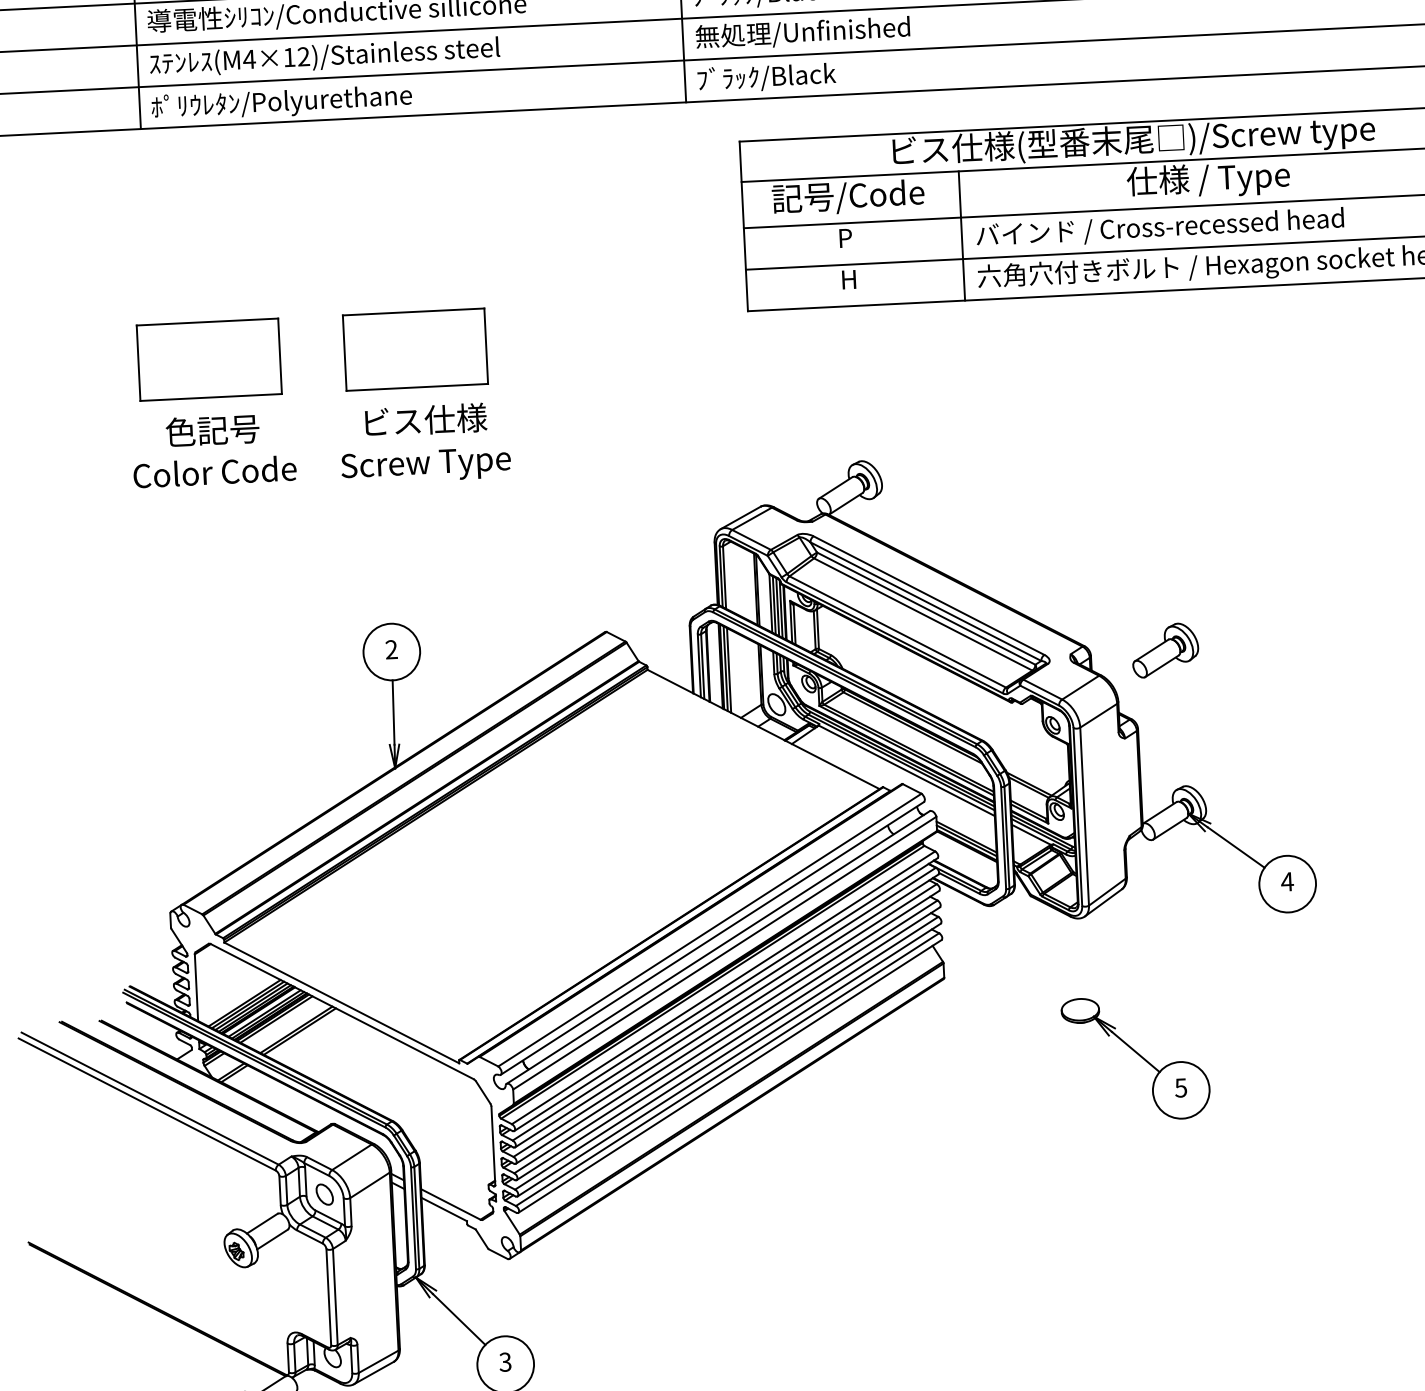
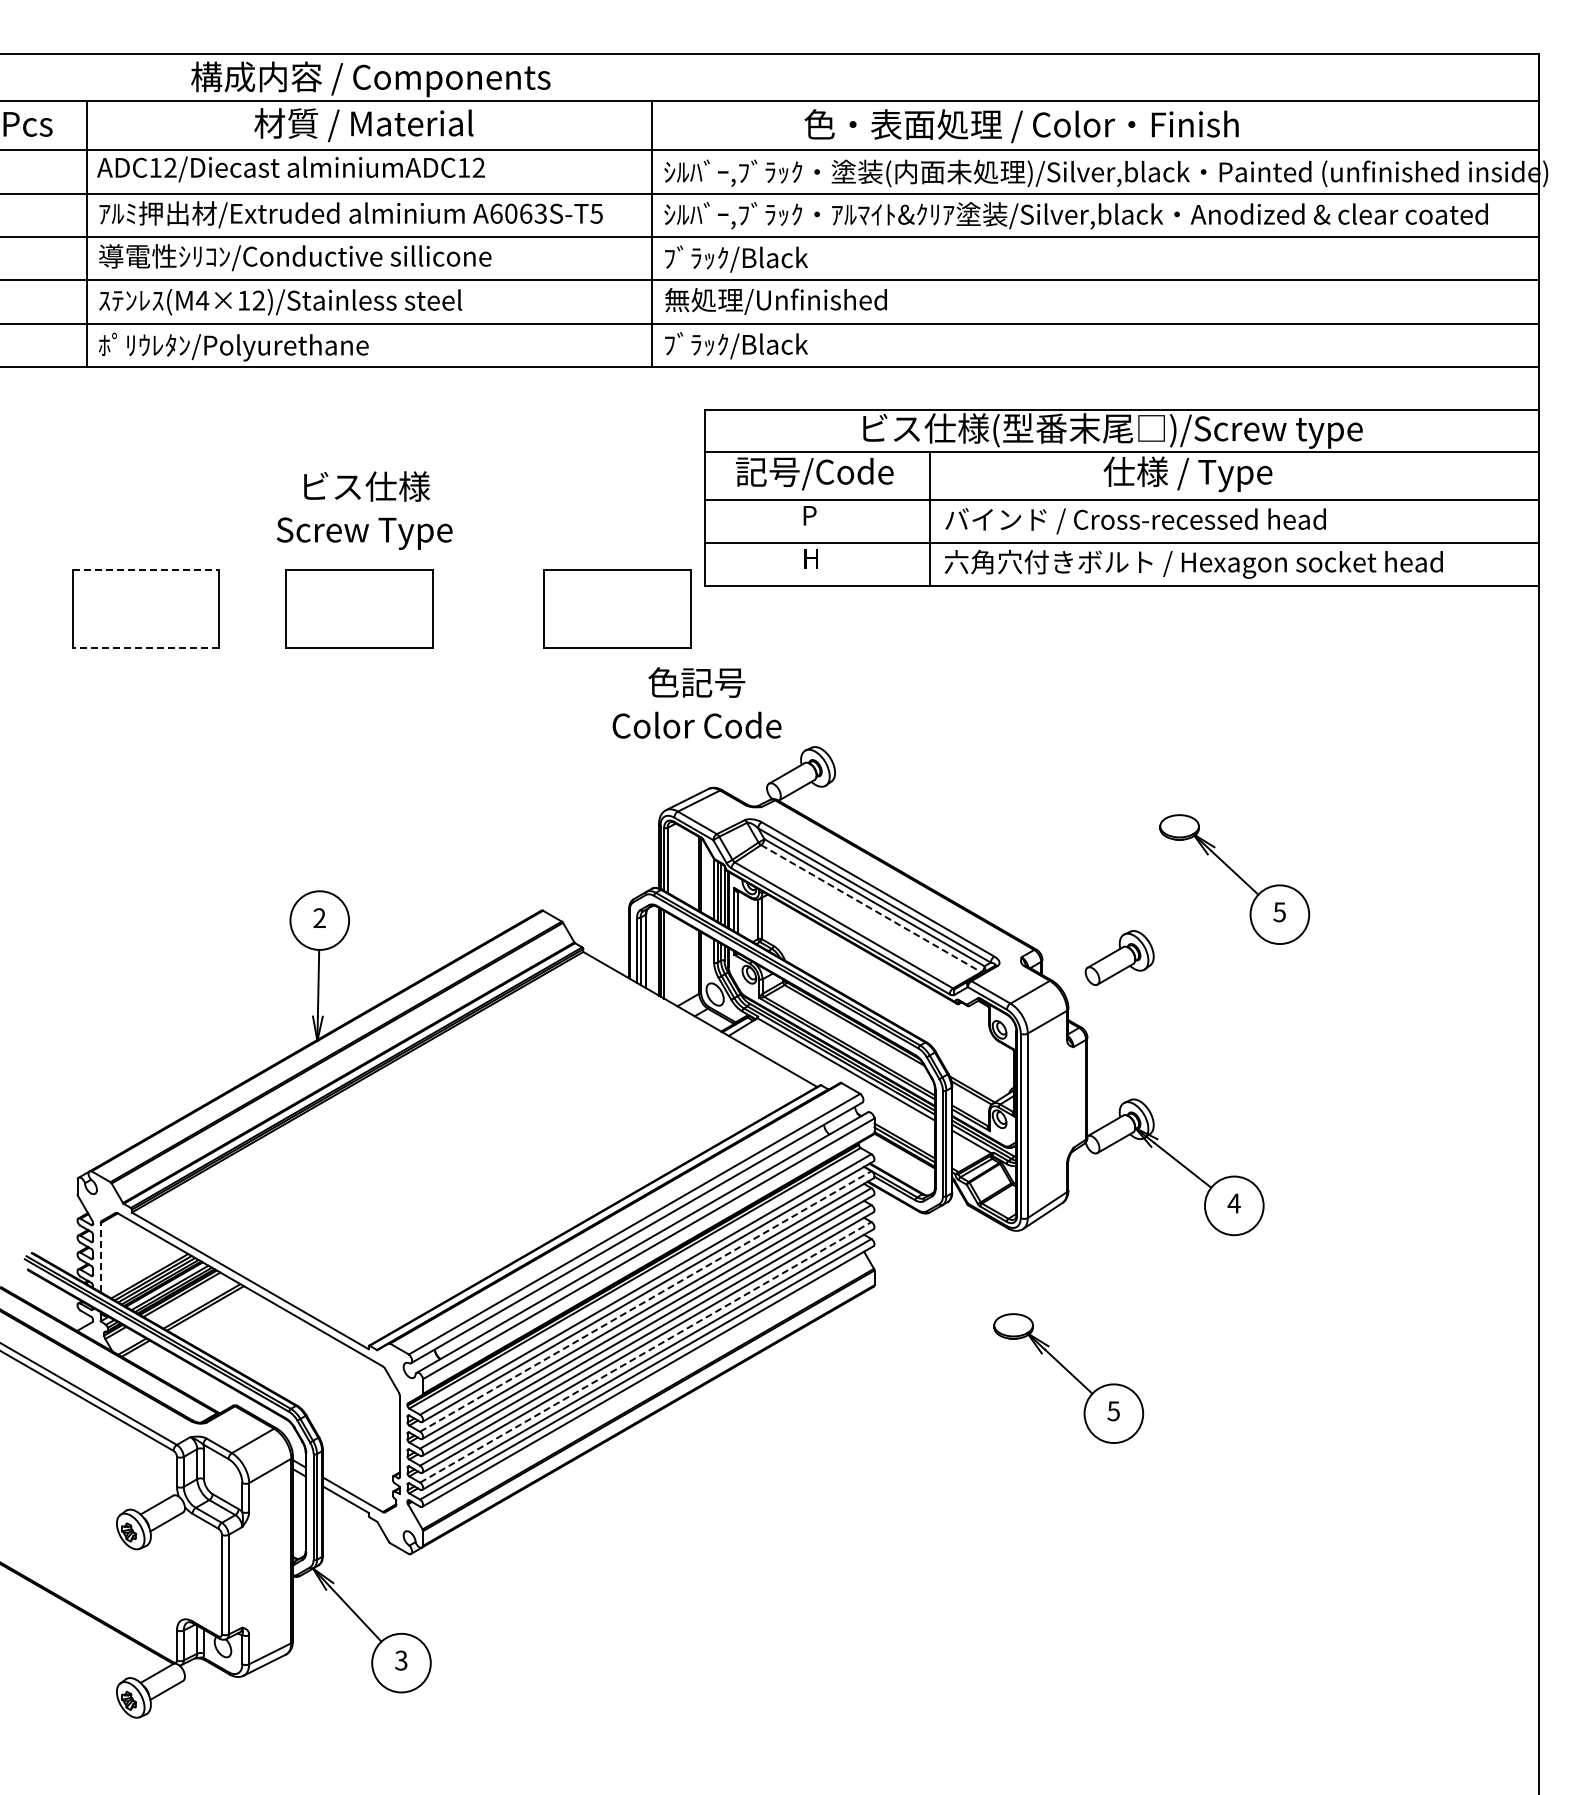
line: (208, 322) -> (146, 570), solid -> dashed
part: (664, 336) -> (617, 608), added
line: (210, 397) -> (145, 648), solid -> dashed
text: (424, 443) -> (364, 510), moved
text: (213, 449) -> (696, 702), moved
part: (1272, 569) -> (1234, 879), added
line: (923, 614) -> (871, 908), solid -> dashed
line: (729, 670) -> (667, 956), removed
line: (196, 987) -> (100, 1257), solid -> dashed
line: (724, 1004) -> (645, 1301), solid -> dashed
line: (726, 1053) -> (645, 1352), solid -> dashed
part: (324, 1193) -> (222, 1477), removed

